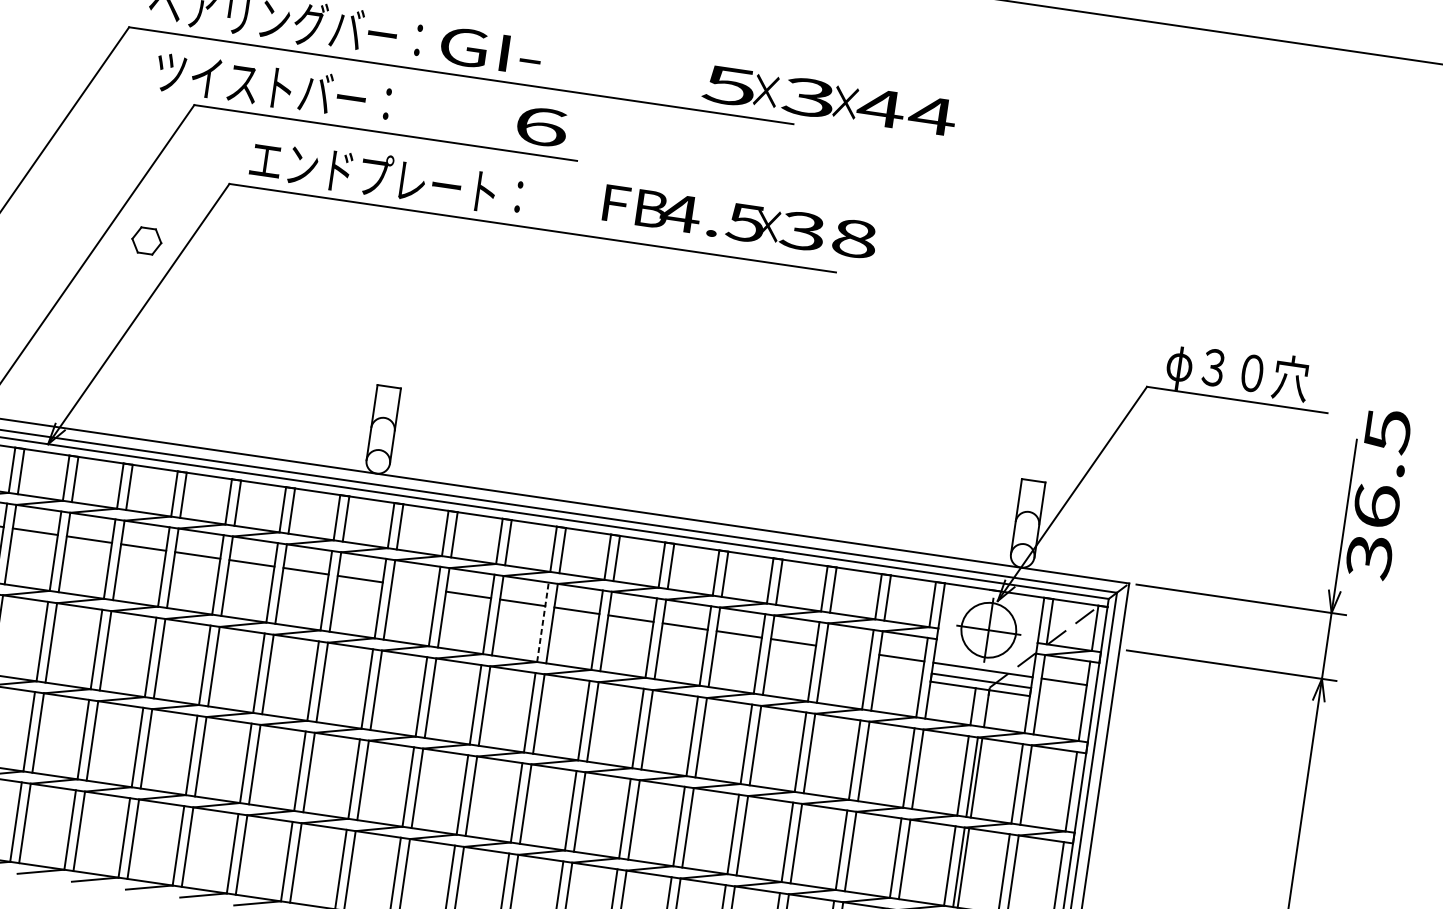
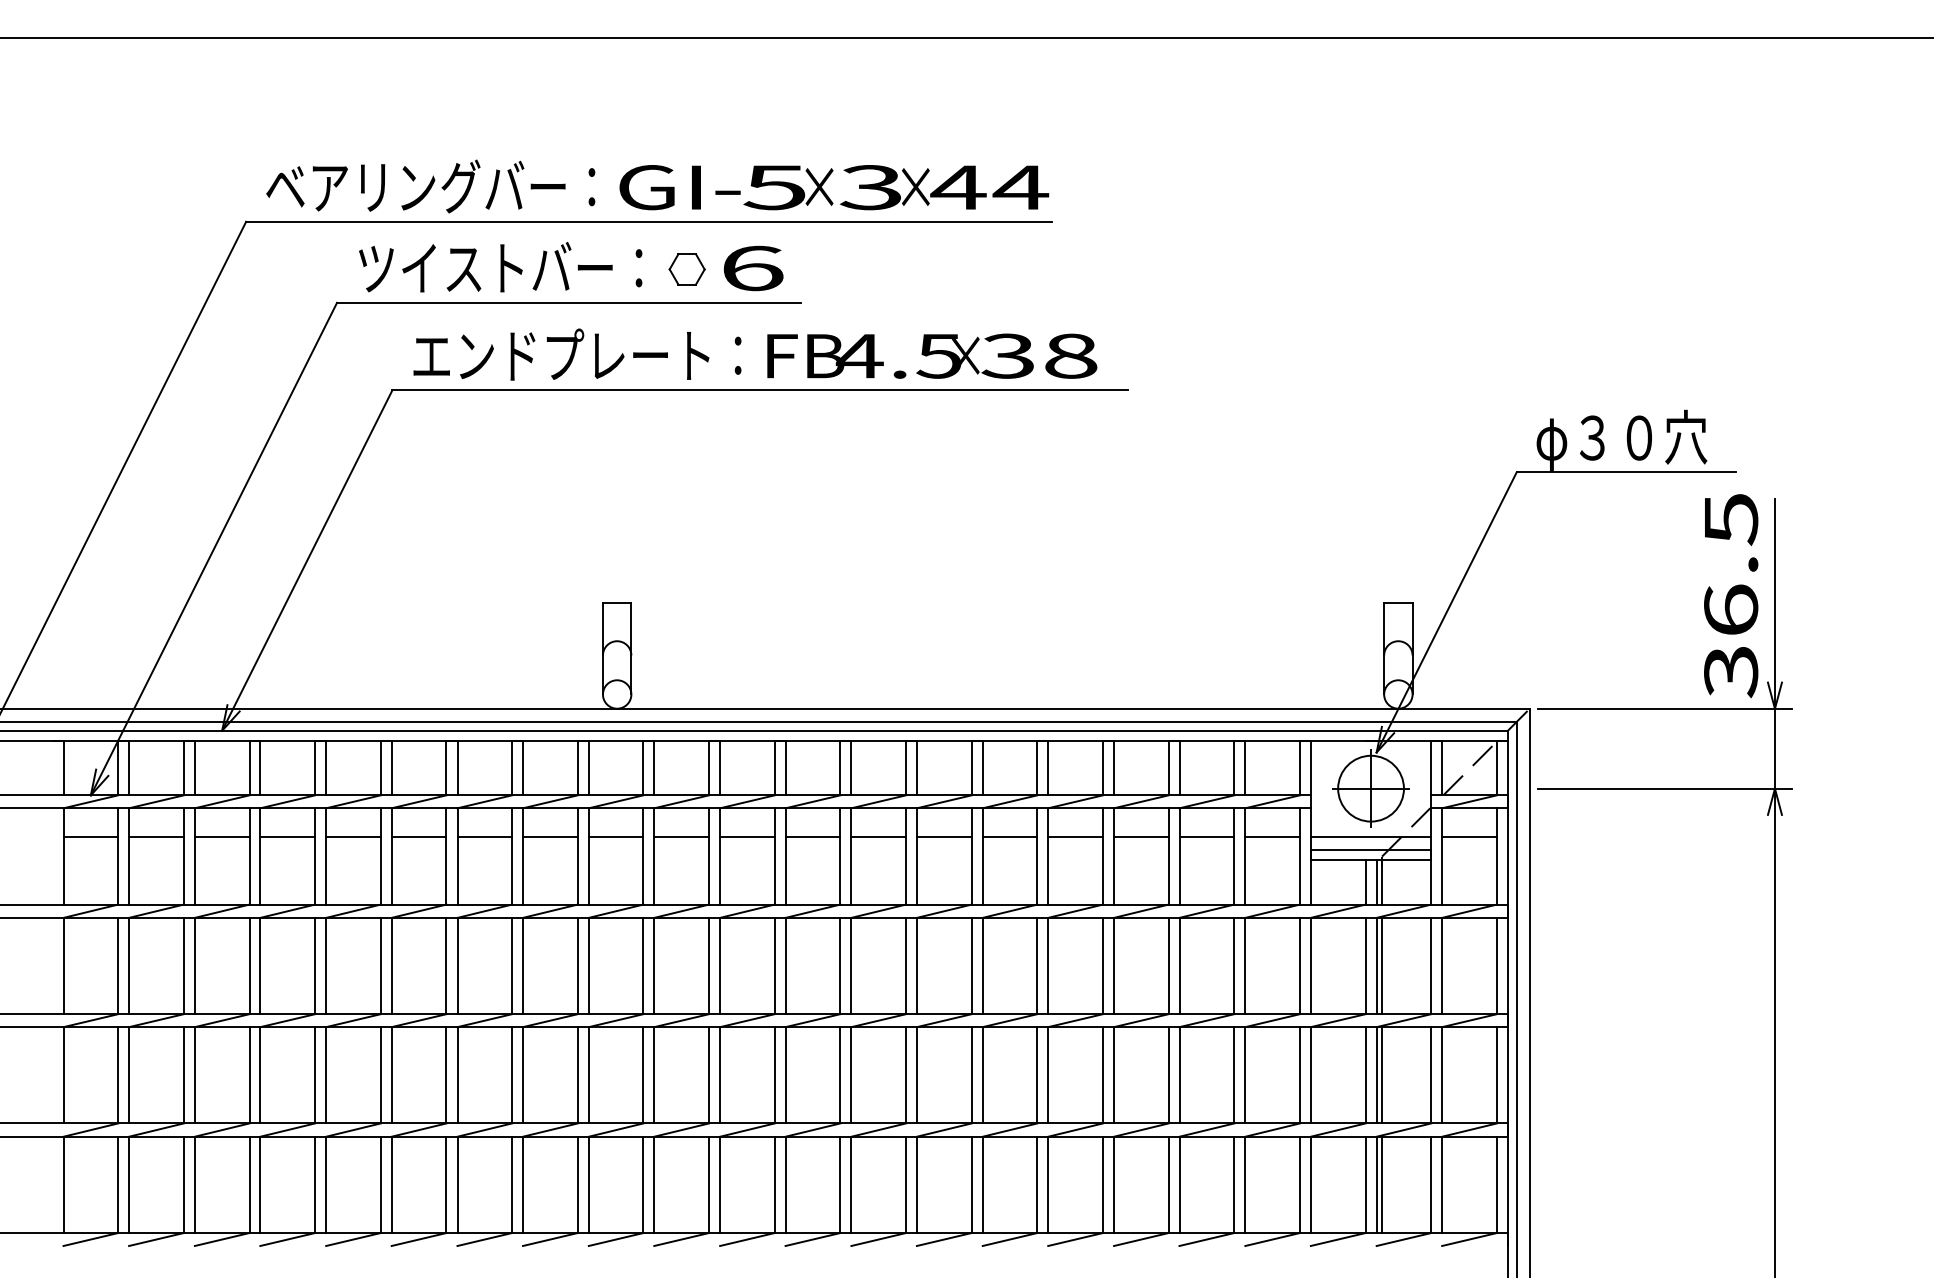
text: (273, 86) -> (500, 267), moved
text: (829, 100) -> (896, 187), moved
text: (740, 221) -> (932, 355), moved
part: (146, 240) -> (686, 269), moved
text: (1378, 494) -> (1731, 596), moved
line: (414, 586) -> (681, 836), added
line: (543, 621) -> (840, 855), dashed -> solid
line: (847, 649) -> (1206, 836), added
line: (982, 707) -> (1376, 881), added

